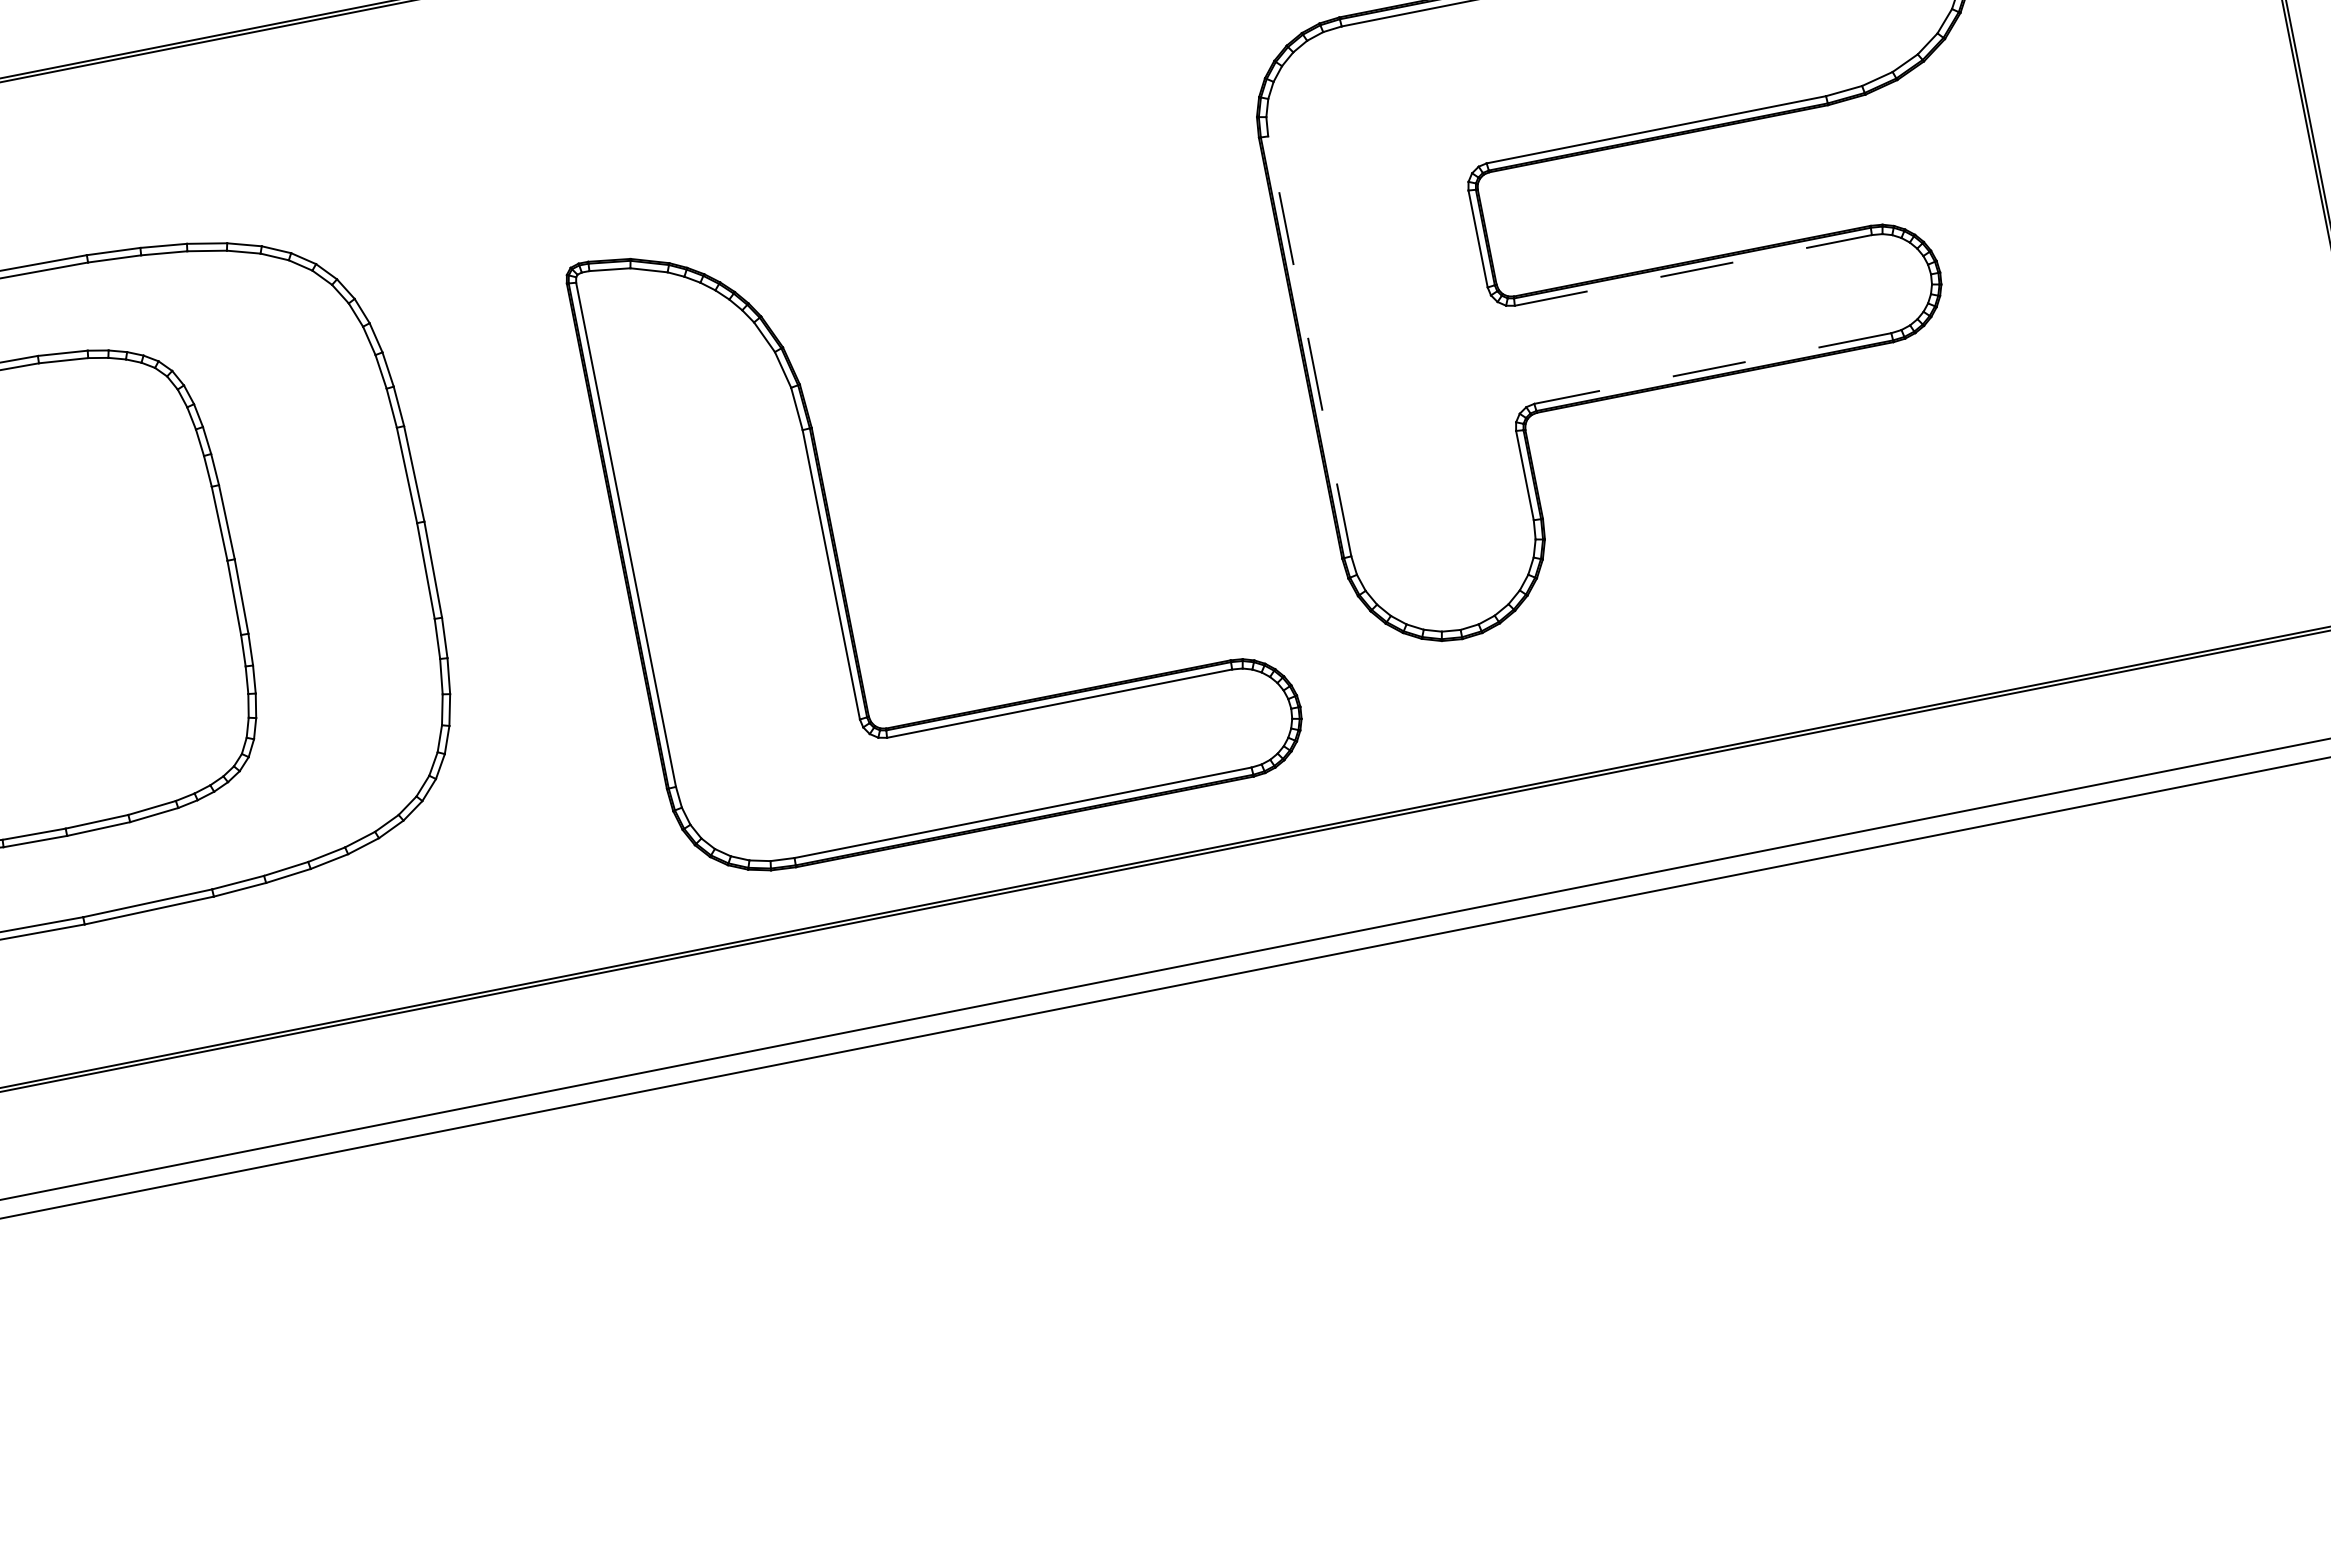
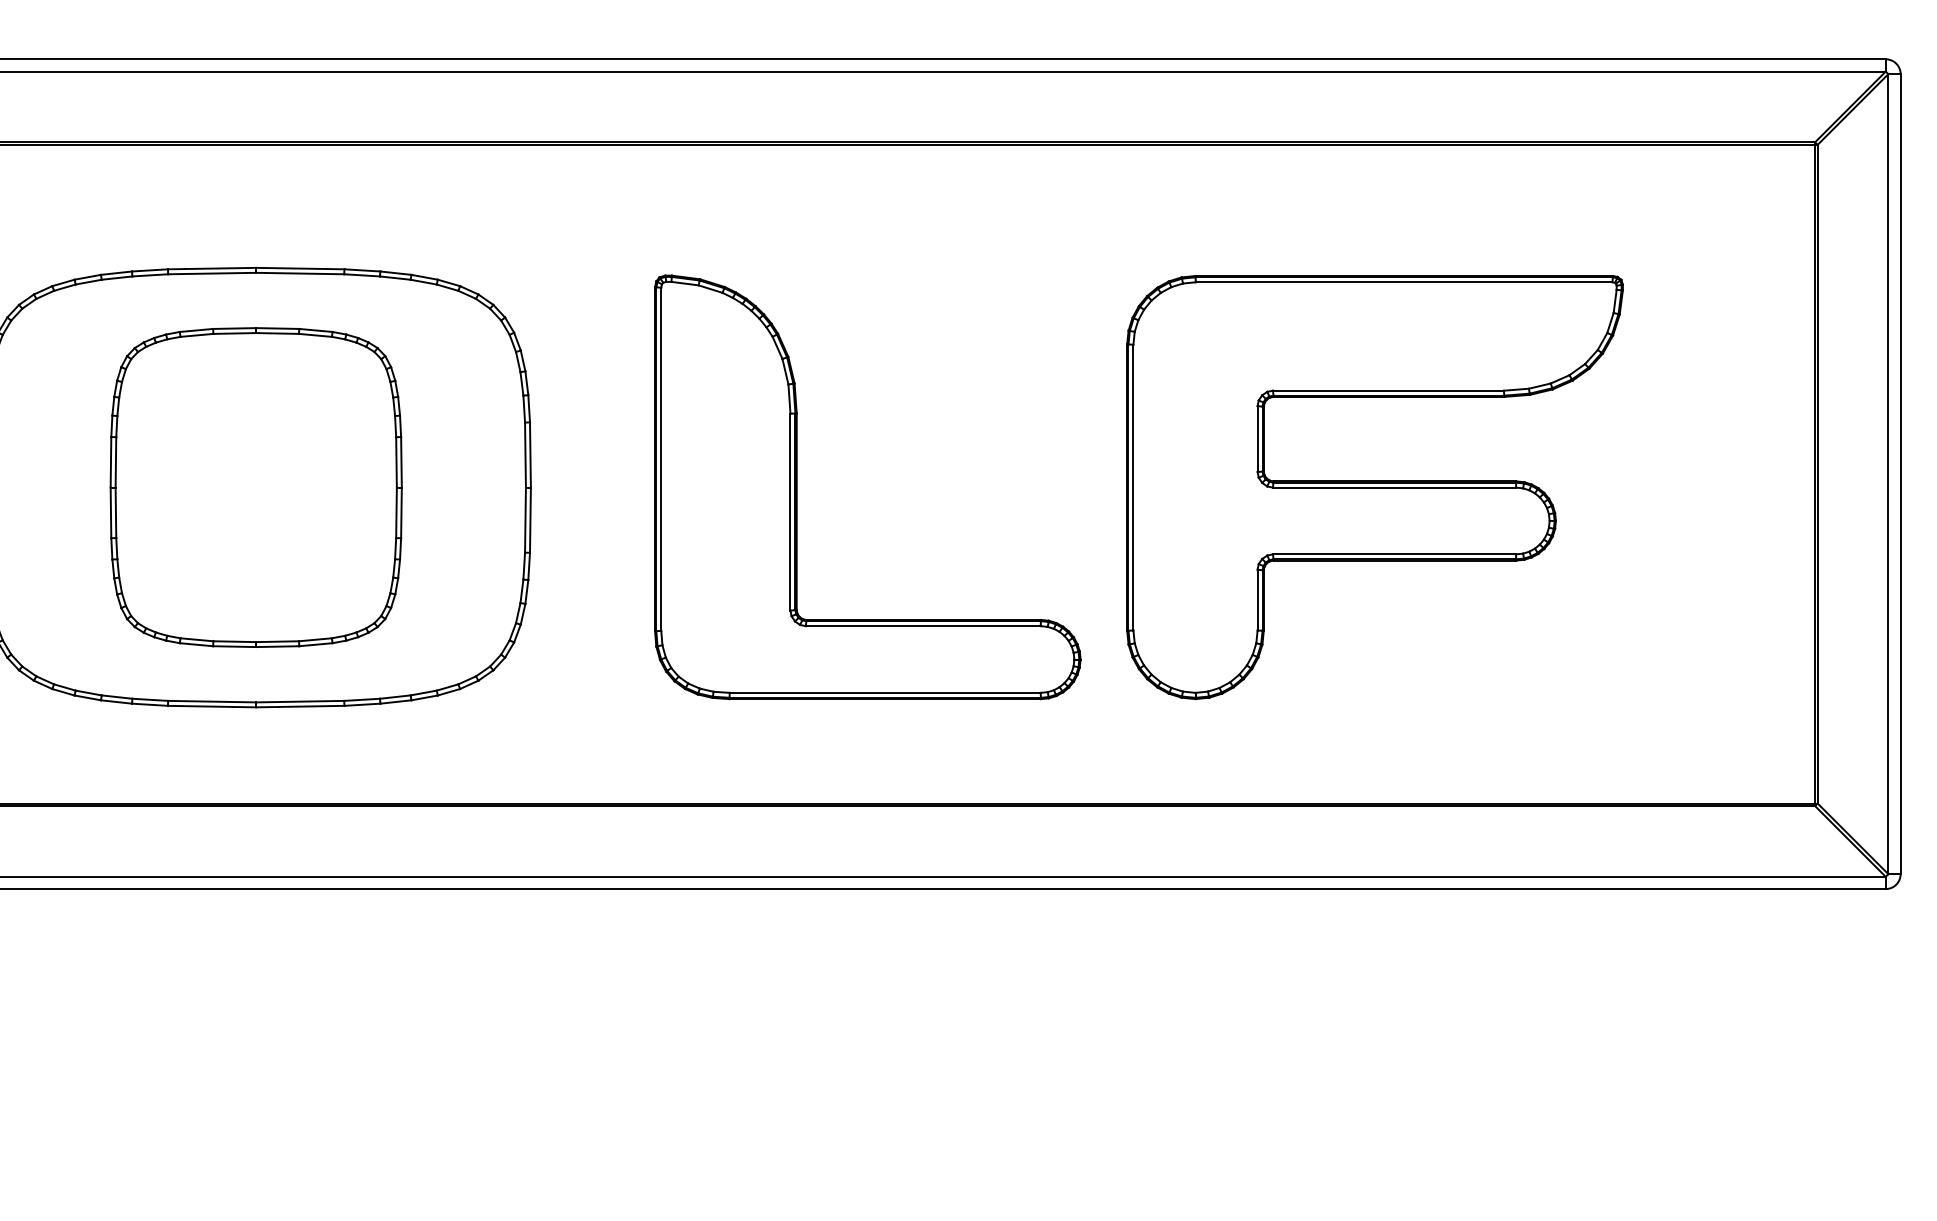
line: (1693, 270) -> (1394, 487), dashed -> solid
line: (1309, 346) -> (1133, 487), dashed -> solid
line: (1712, 368) -> (1394, 554), dashed -> solid
part: (834, 536) -> (797, 487), moved

